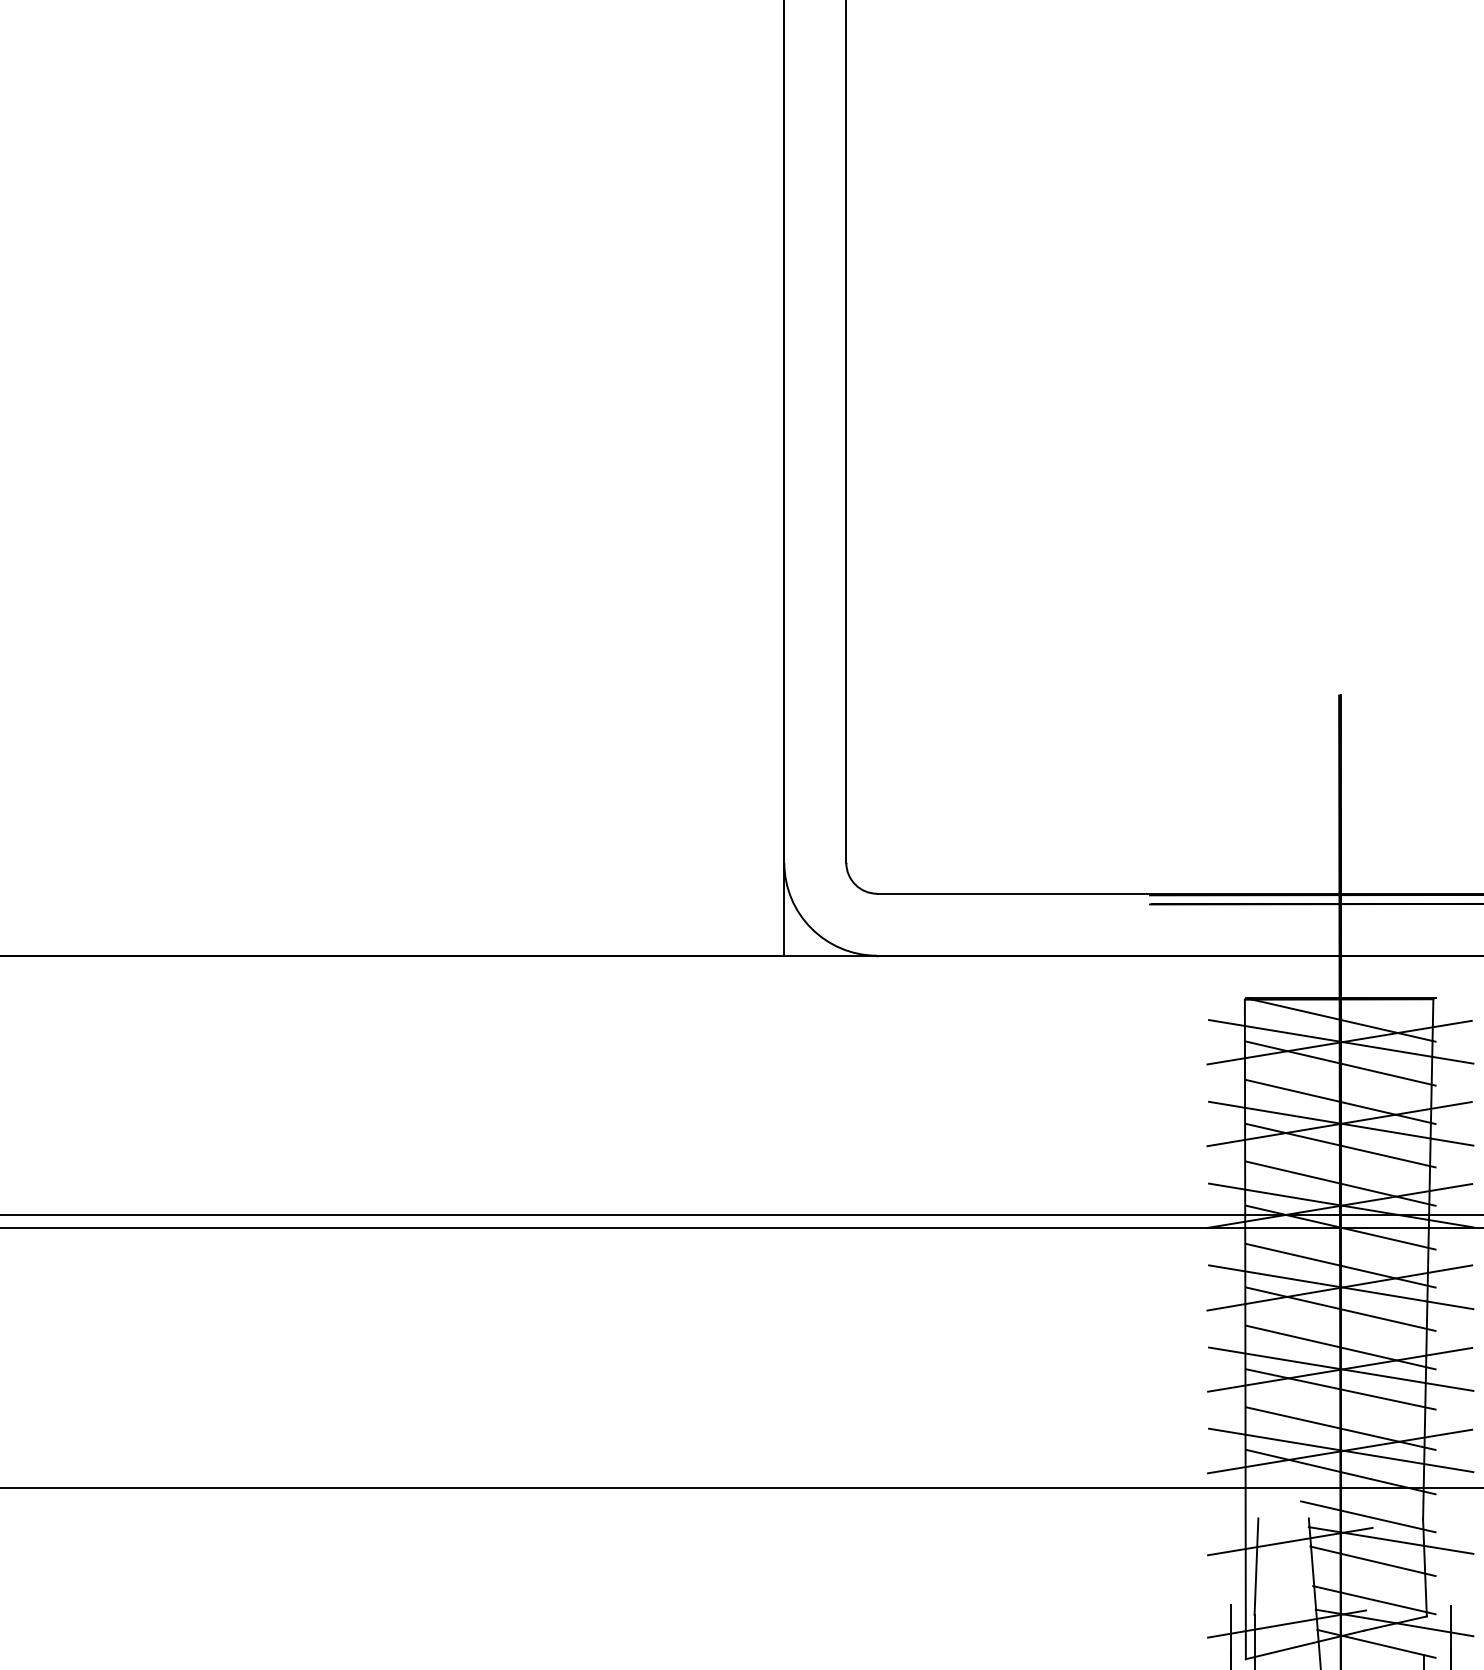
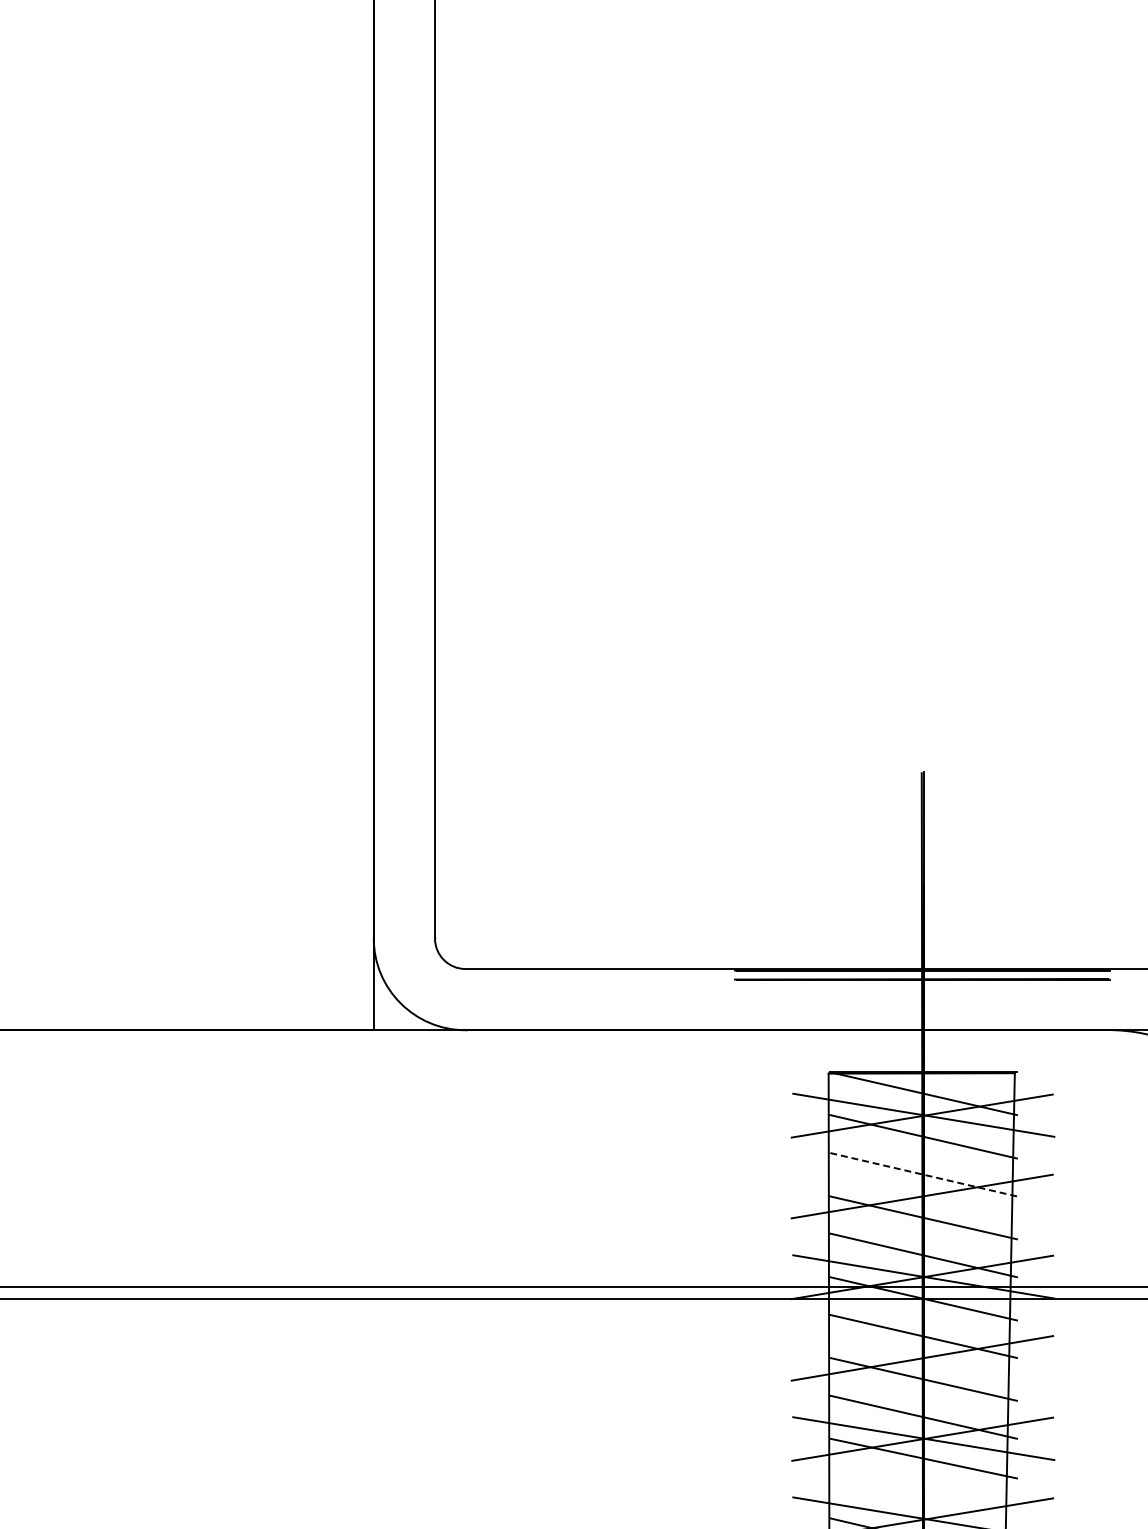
line: (1340, 1101) -> (923, 1174), solid -> dashed
line: (1341, 1123) -> (924, 1195), removed
line: (1341, 1287) -> (924, 1357), removed
line: (1340, 1428) -> (923, 1497), removed

